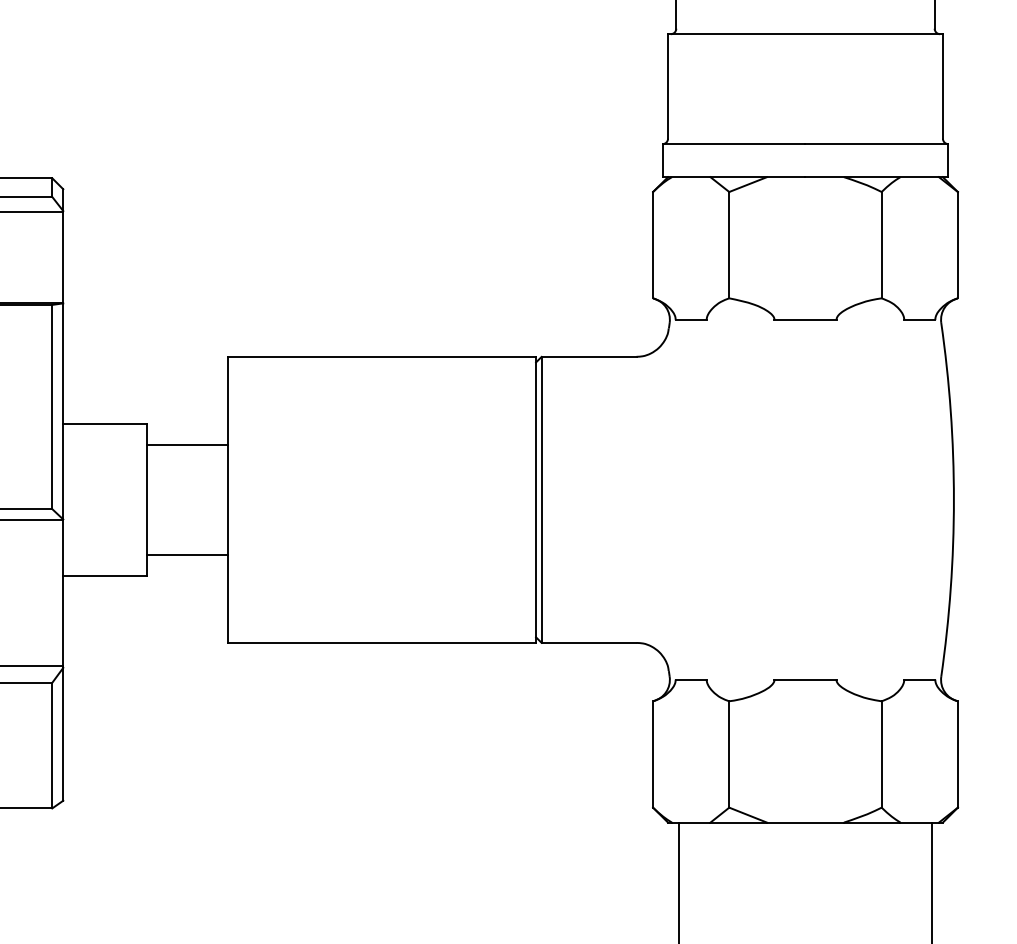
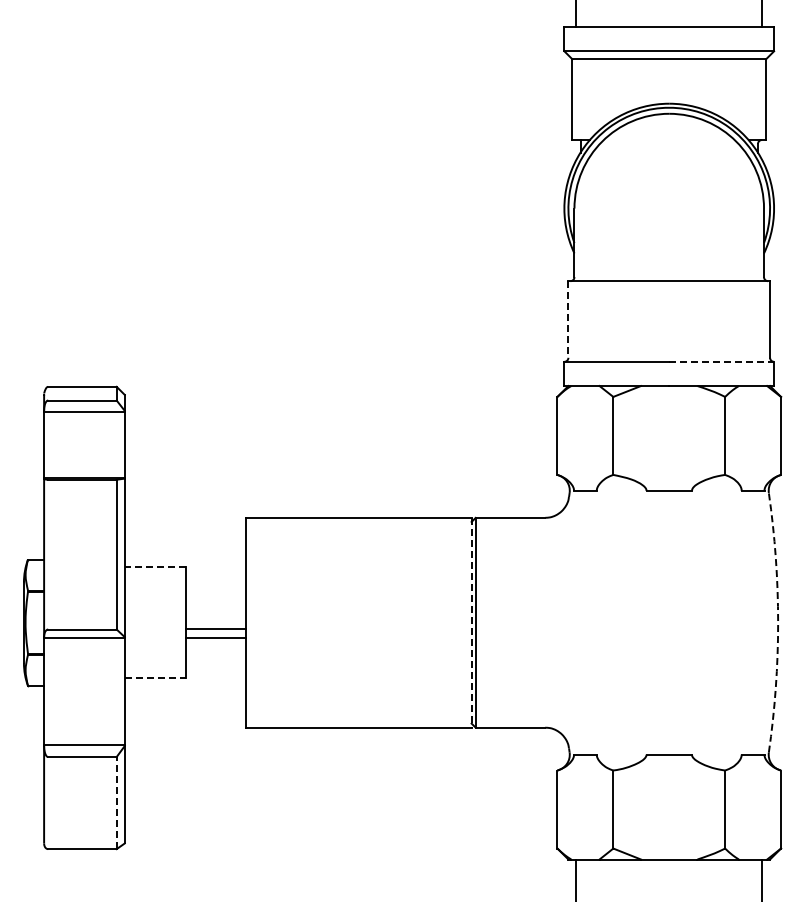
line: (668, 86) -> (568, 319), solid -> dashed
line: (878, 143) -> (722, 361), solid -> dashed
line: (105, 424) -> (155, 567), solid -> dashed
line: (186, 444) -> (215, 629), moved
line: (535, 499) -> (471, 622), solid -> dashed
arc: (954, 499) -> (778, 622), solid -> dashed
line: (186, 555) -> (215, 638), moved
line: (105, 575) -> (155, 678), solid -> dashed
line: (51, 744) -> (116, 802), solid -> dashed

